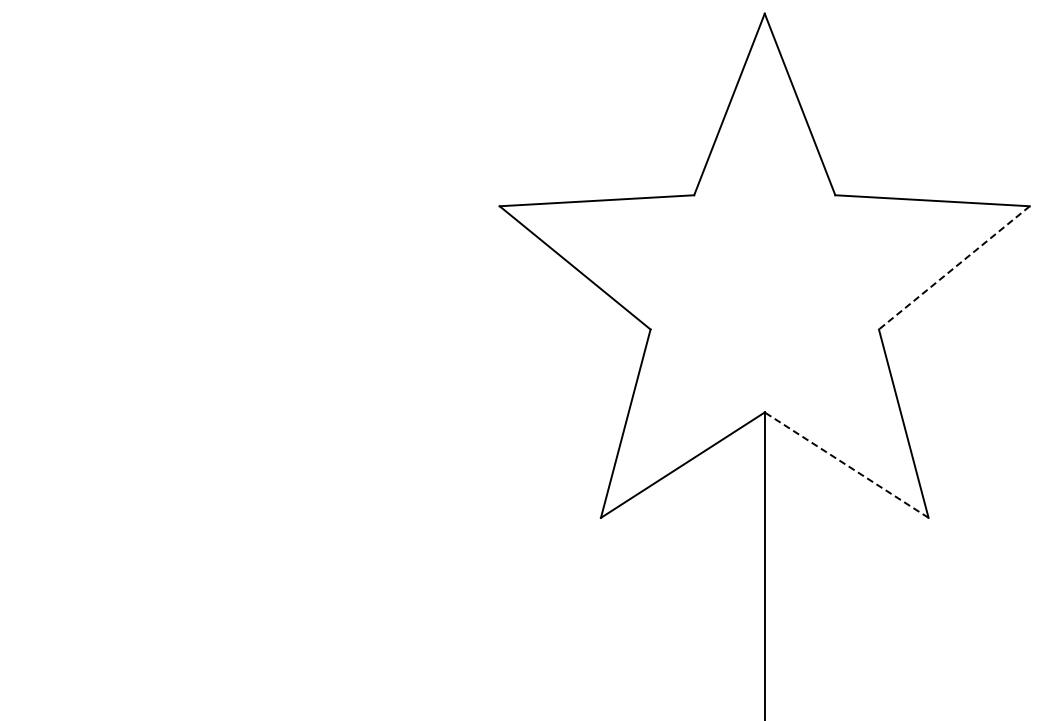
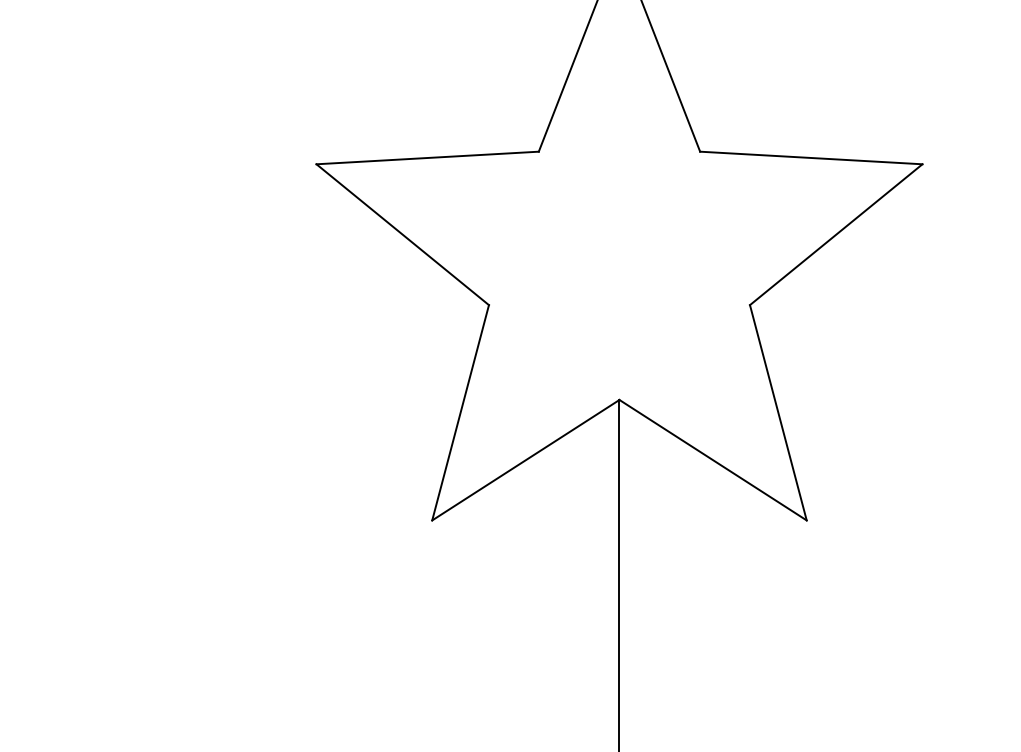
line: (954, 268) -> (836, 235), dashed -> solid
line: (846, 464) -> (712, 459), dashed -> solid

